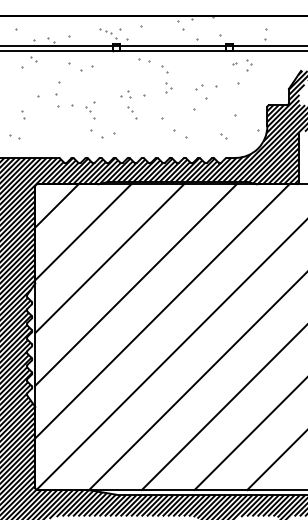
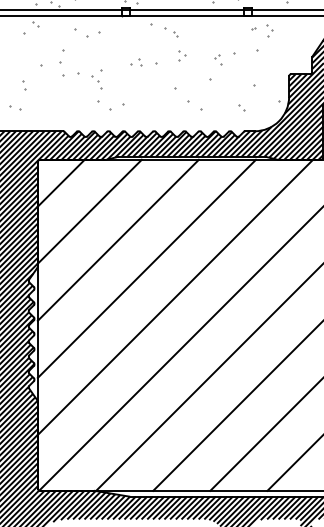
part: (158, 66) -> (171, 32), size x0.62
part: (202, 91) -> (218, 59), size x0.62
part: (132, 112) -> (143, 82), removed

